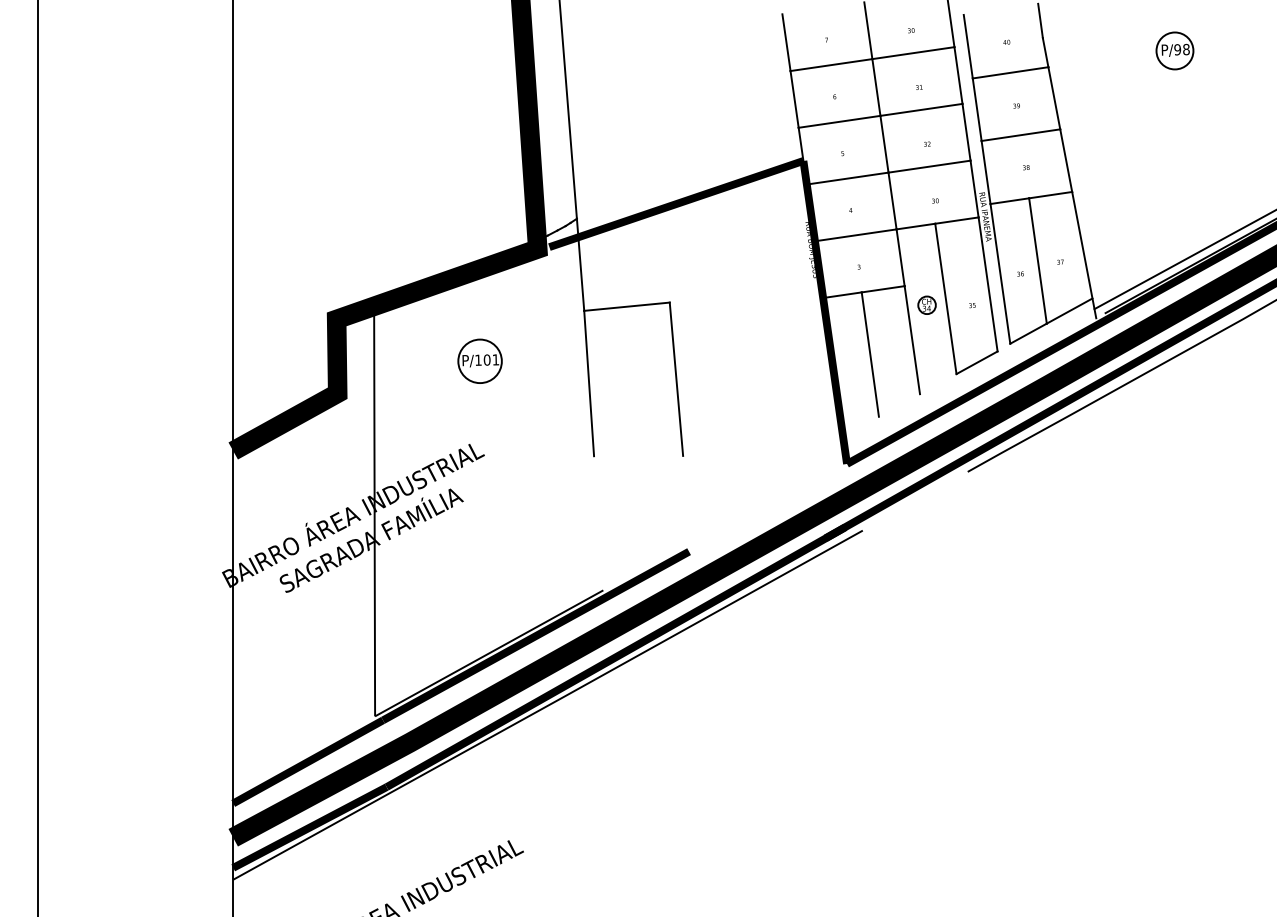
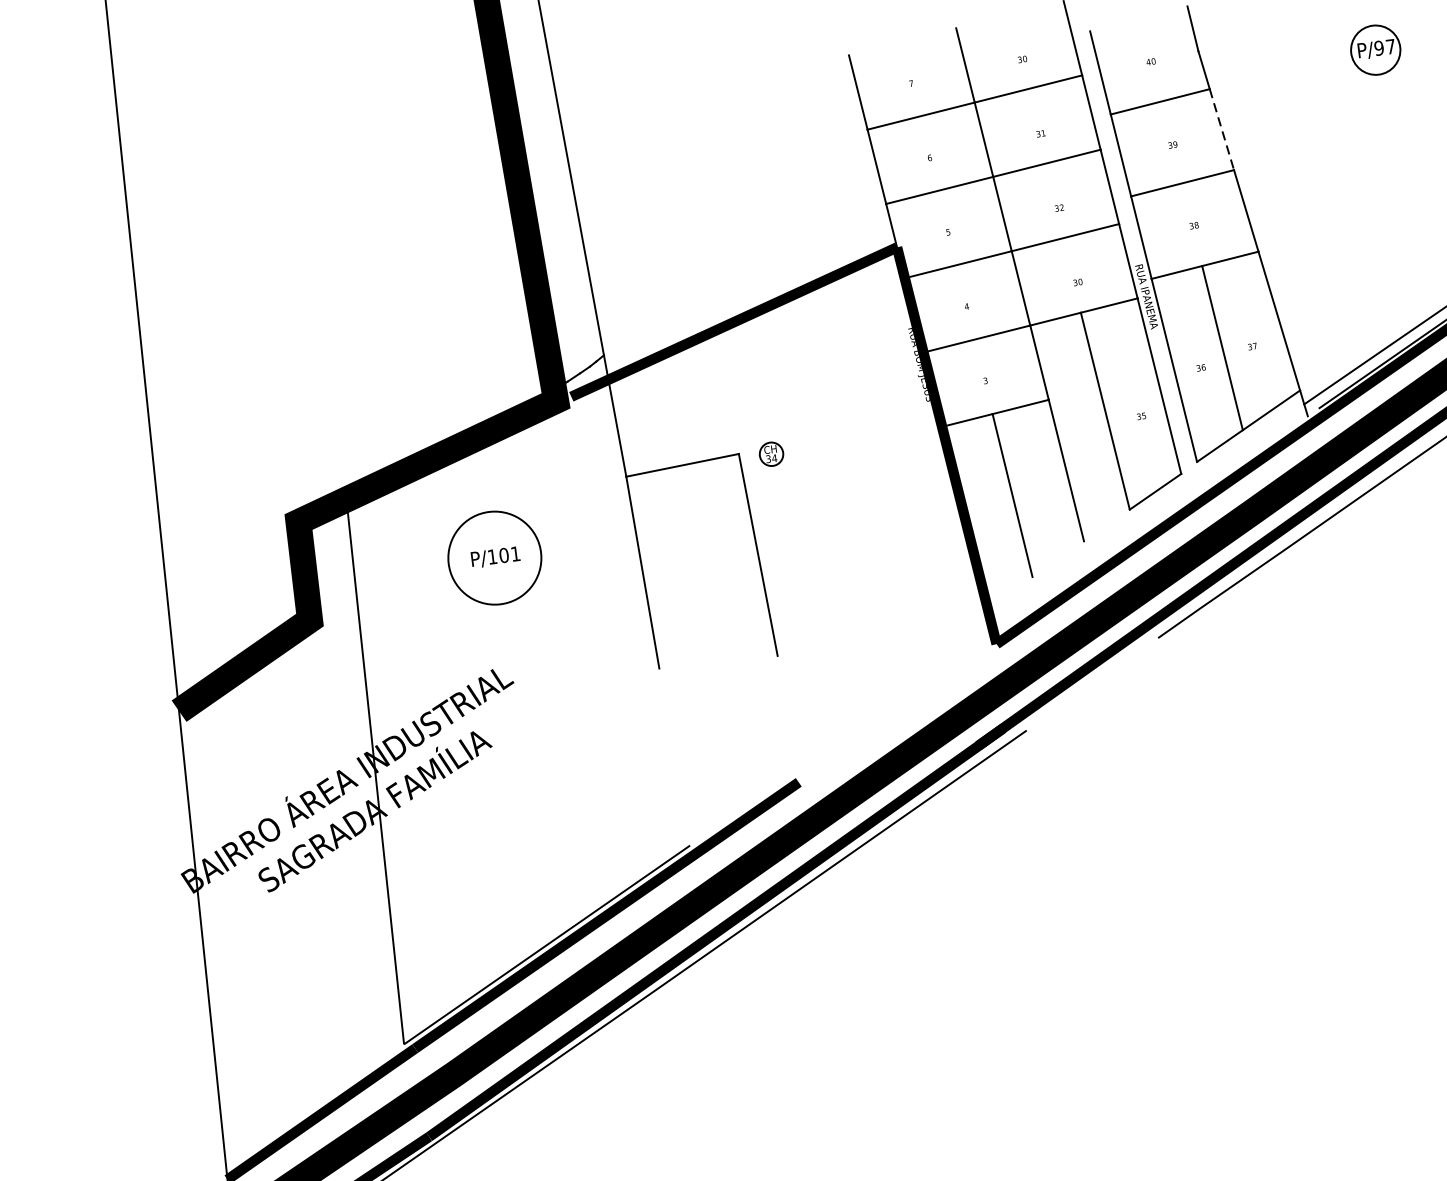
text: (1186, 49) -> (1390, 46), P/98 -> P/97
line: (1054, 98) -> (1222, 129), solid -> dashed
part: (926, 304) -> (770, 453), moved
circle: (479, 361) -> (494, 558), size x1.6

